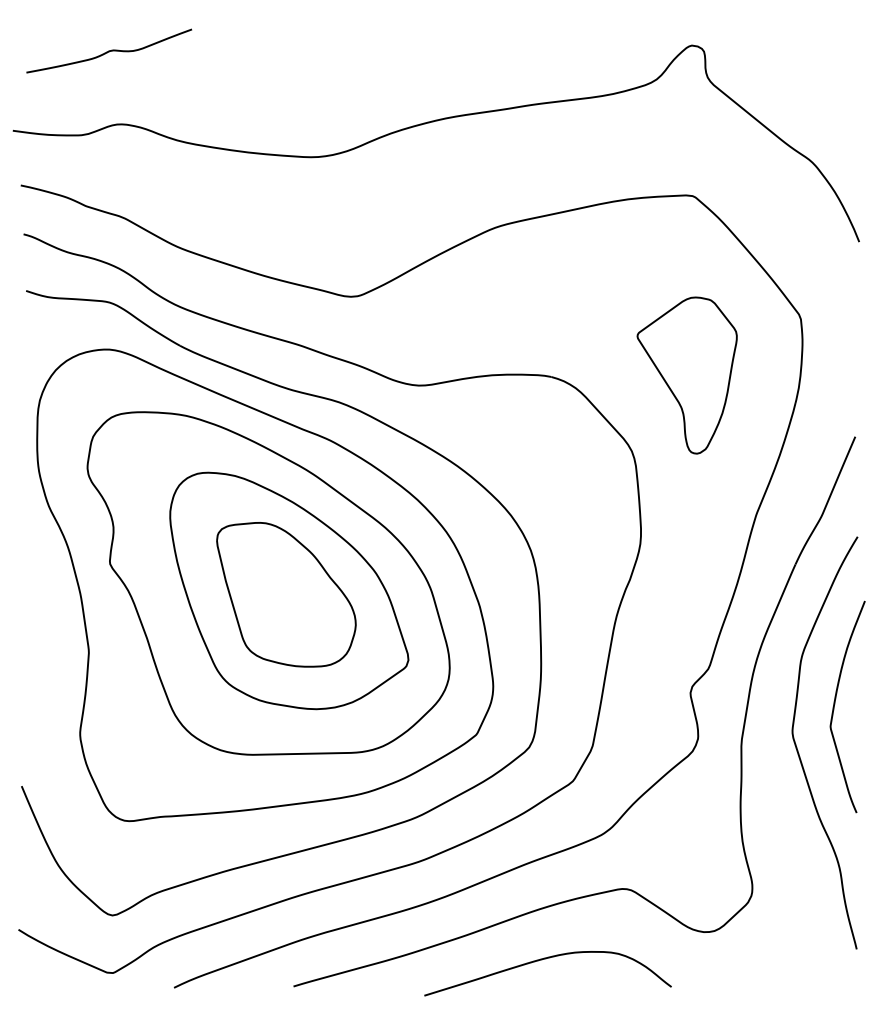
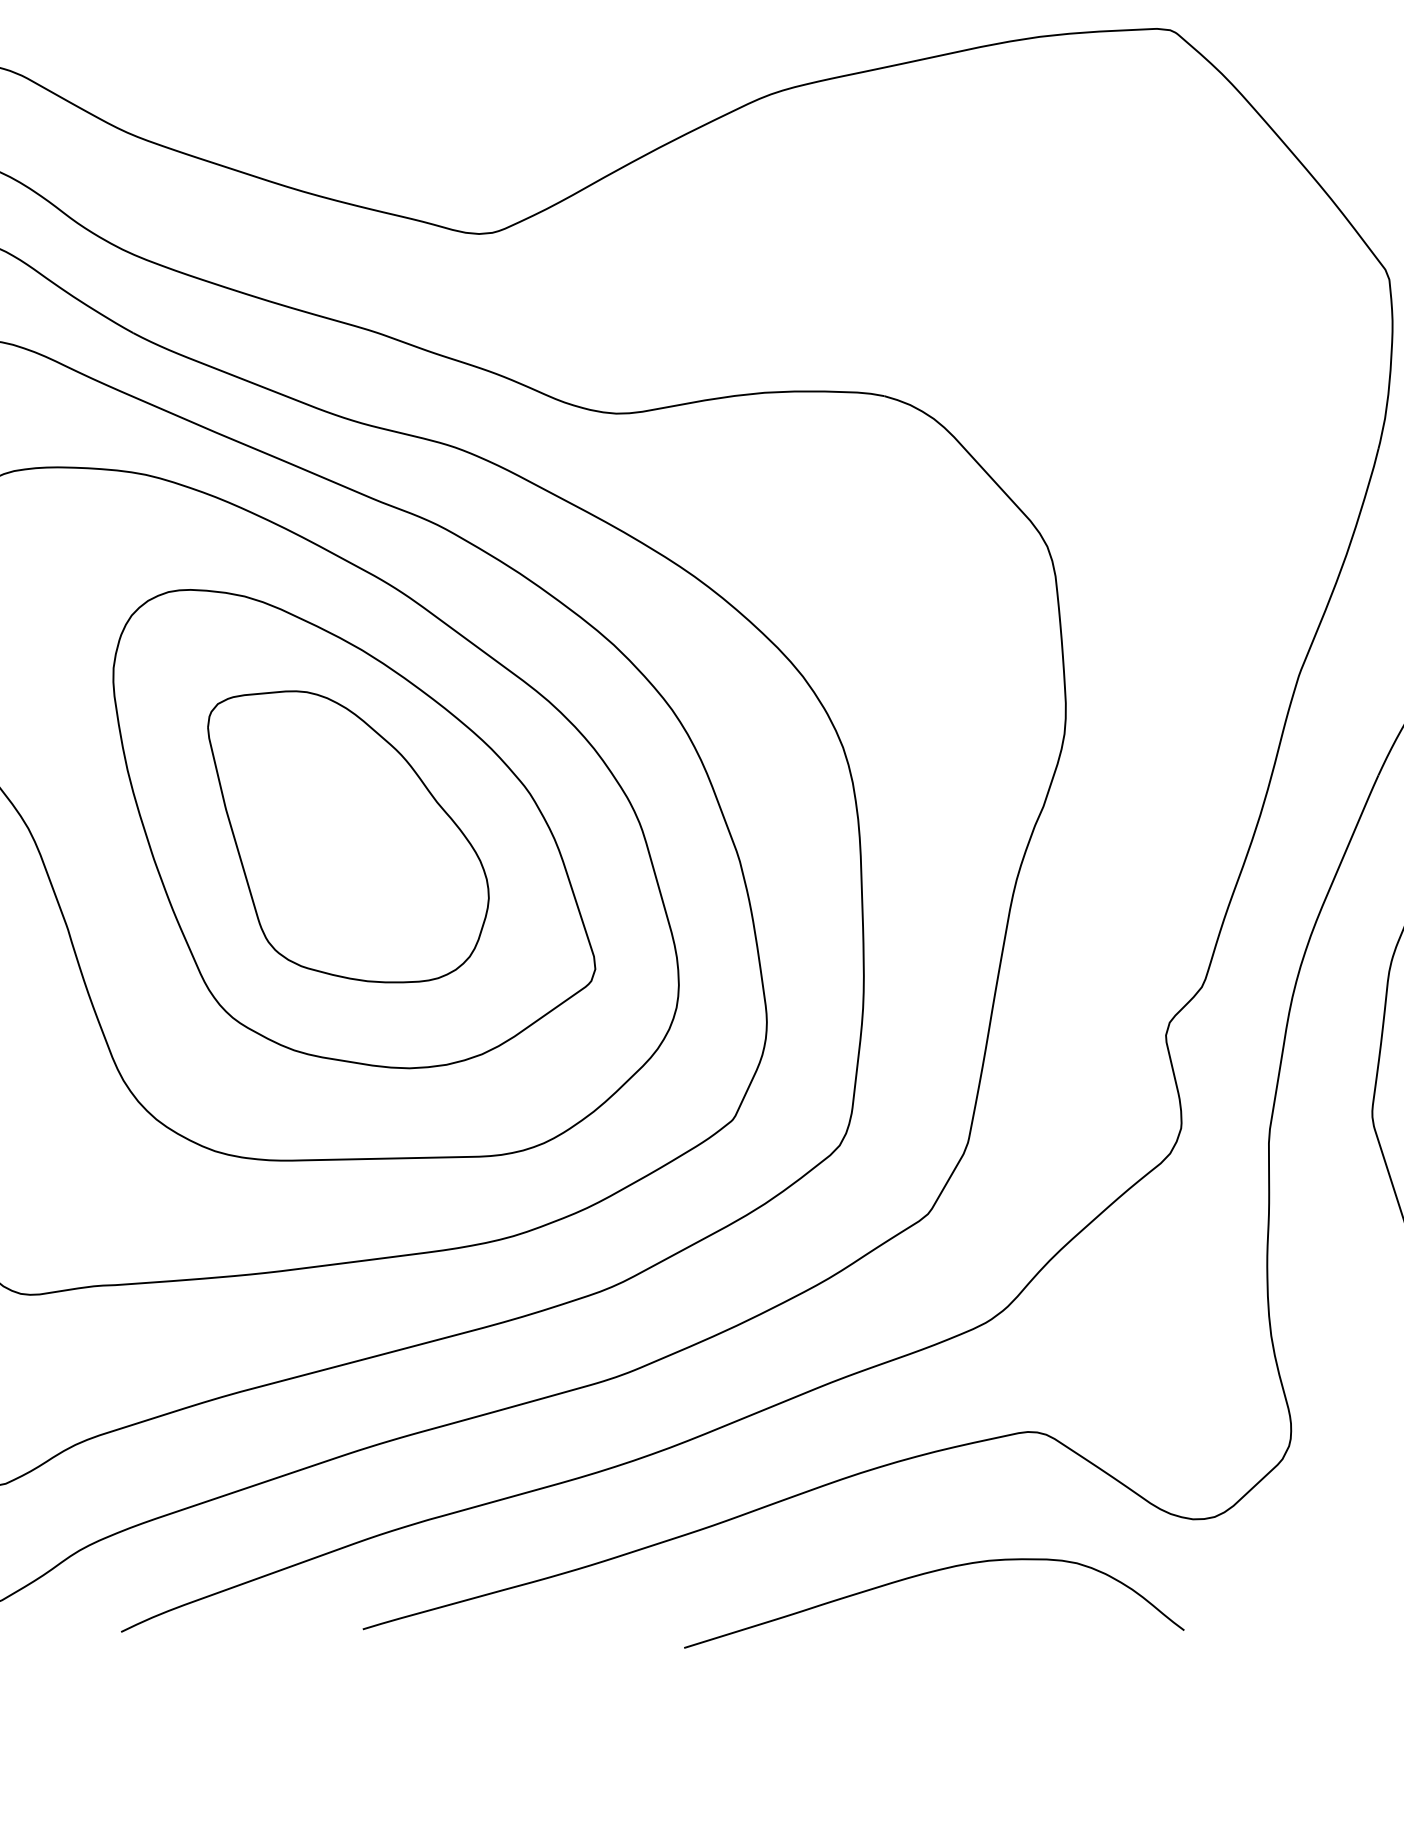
part: (686, 375) -> (1157, 393), removed
curve: (542, 960) -> (923, 1576), moved

